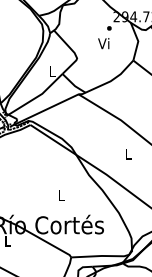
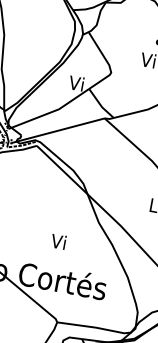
text: (51, 71) -> (75, 83), L -> Vi
text: (60, 194) -> (58, 240), L -> Vi

